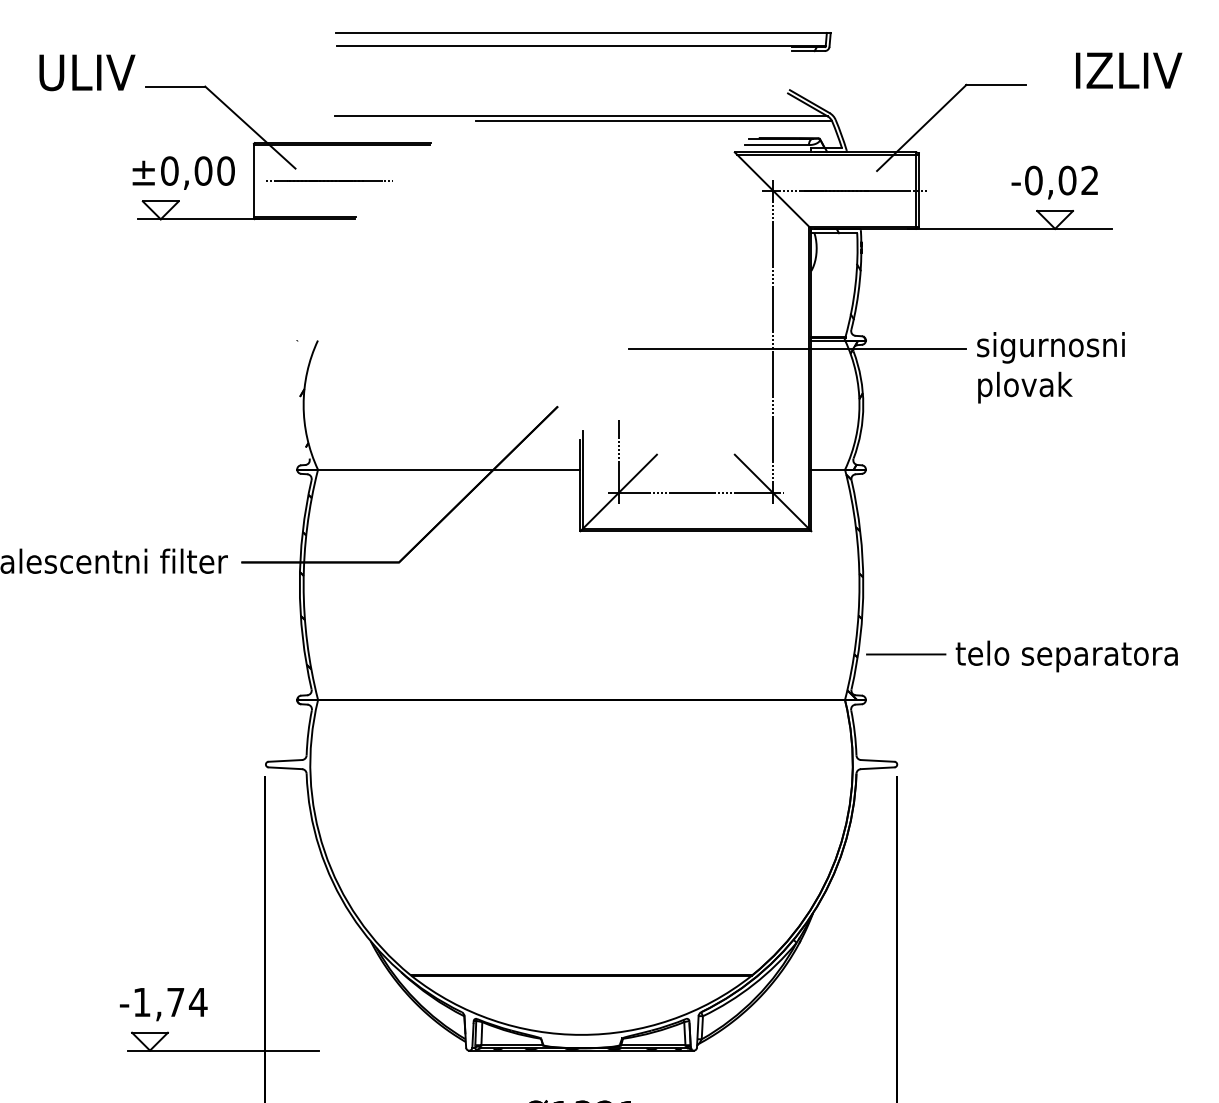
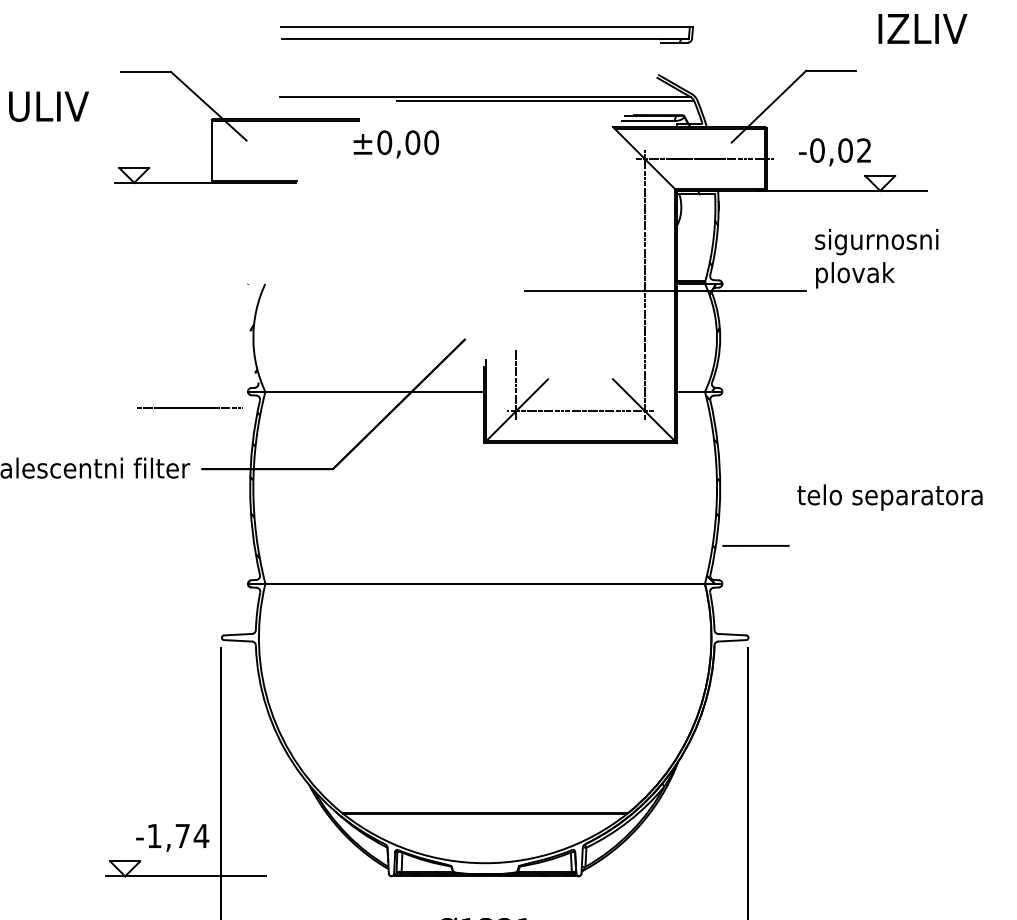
text: (1128, 70) -> (922, 28), moved
text: (86, 72) -> (48, 106), moved
text: (182, 173) -> (395, 144), moved
line: (328, 180) -> (189, 407), moved
text: (1054, 182) -> (834, 152), moved
text: (1050, 367) -> (876, 258), moved
text: (1066, 656) -> (889, 497), moved
text: (163, 1004) -> (172, 837), moved

